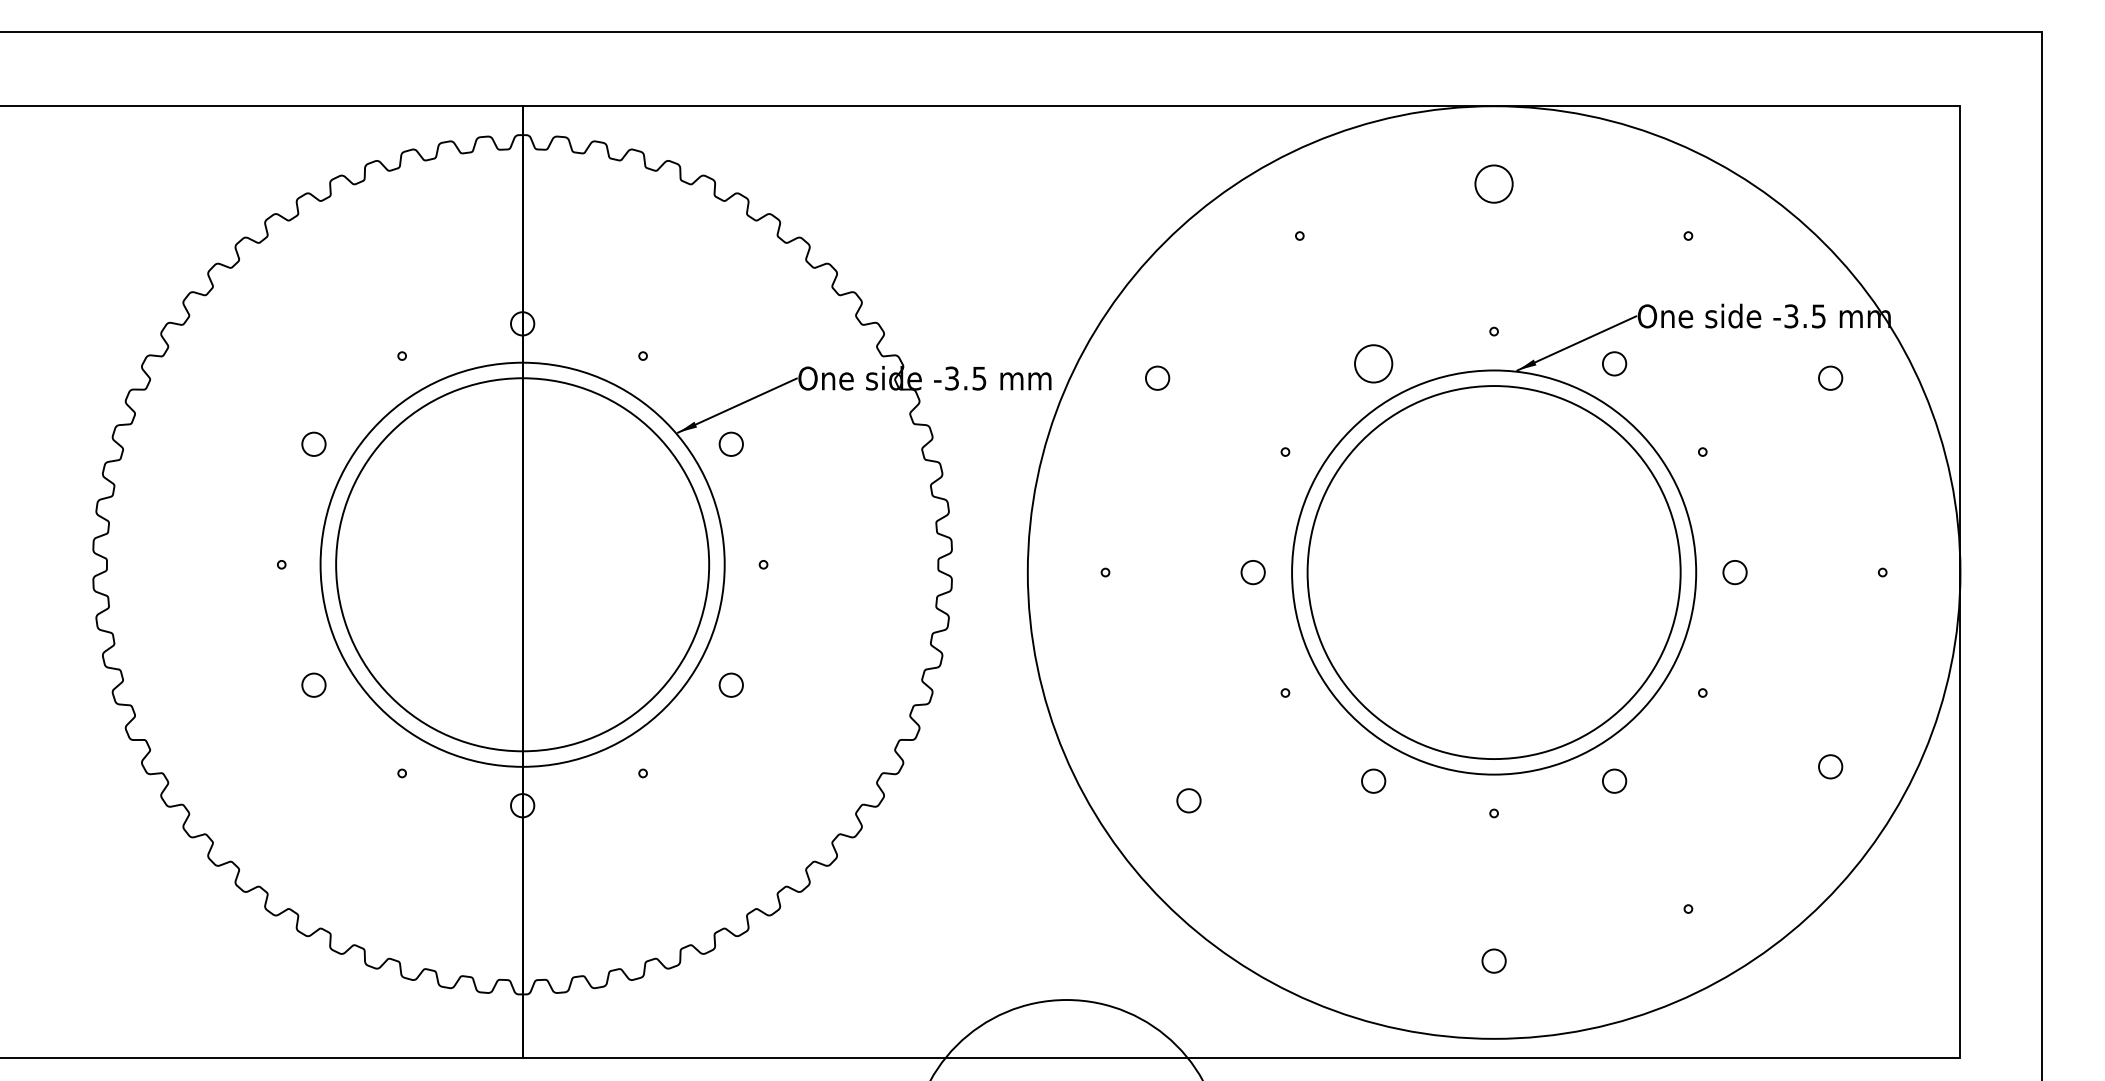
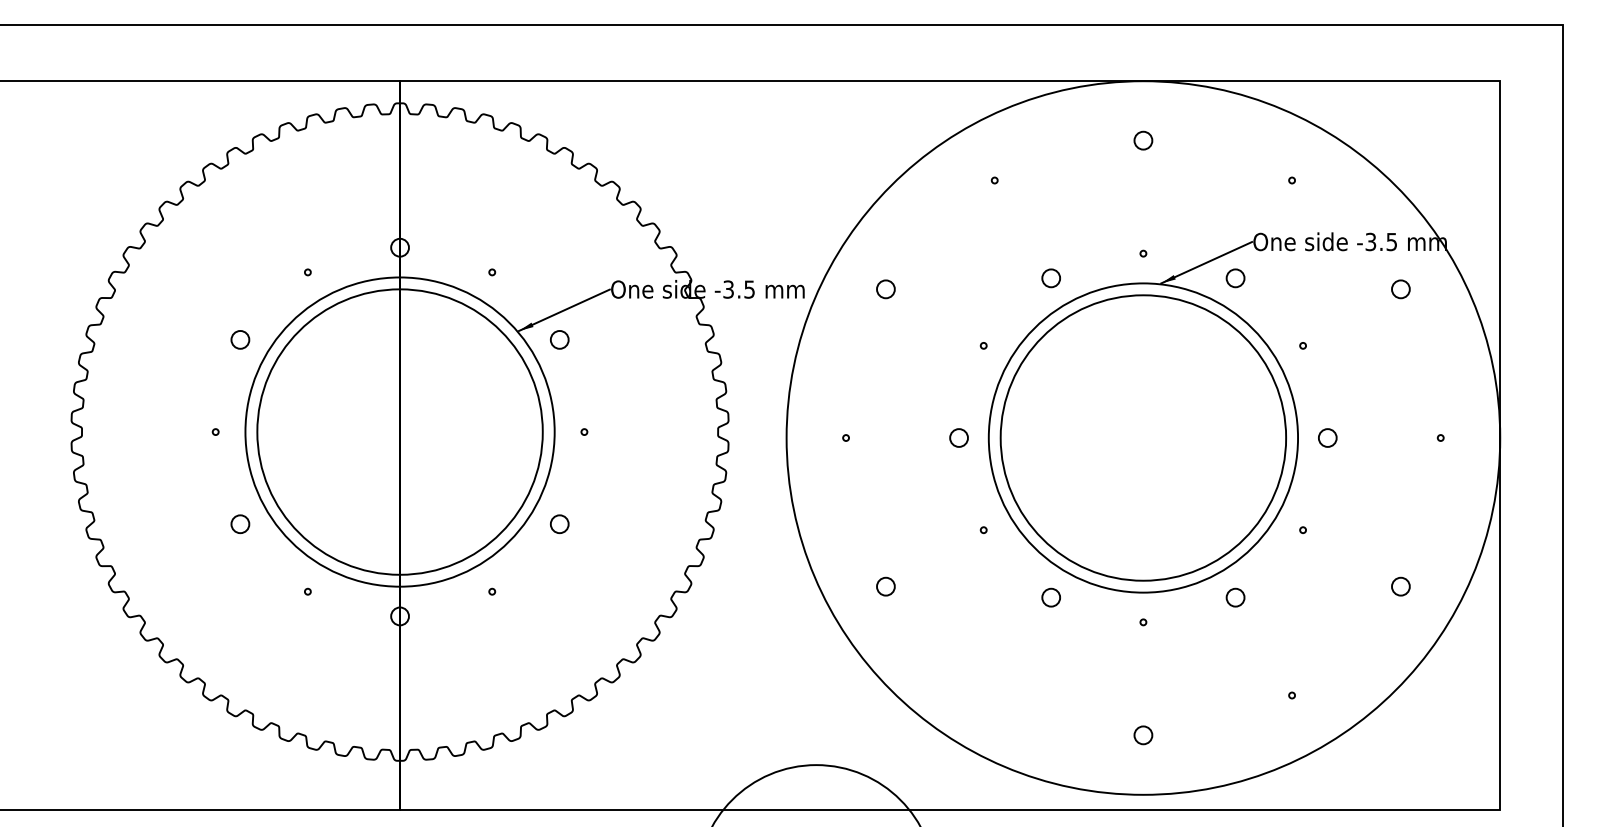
circle: (1494, 183) -> (1143, 140), size x0.62
circle: (1373, 364) -> (1051, 278), size x0.62
circle: (1188, 800) -> (885, 586), moved

